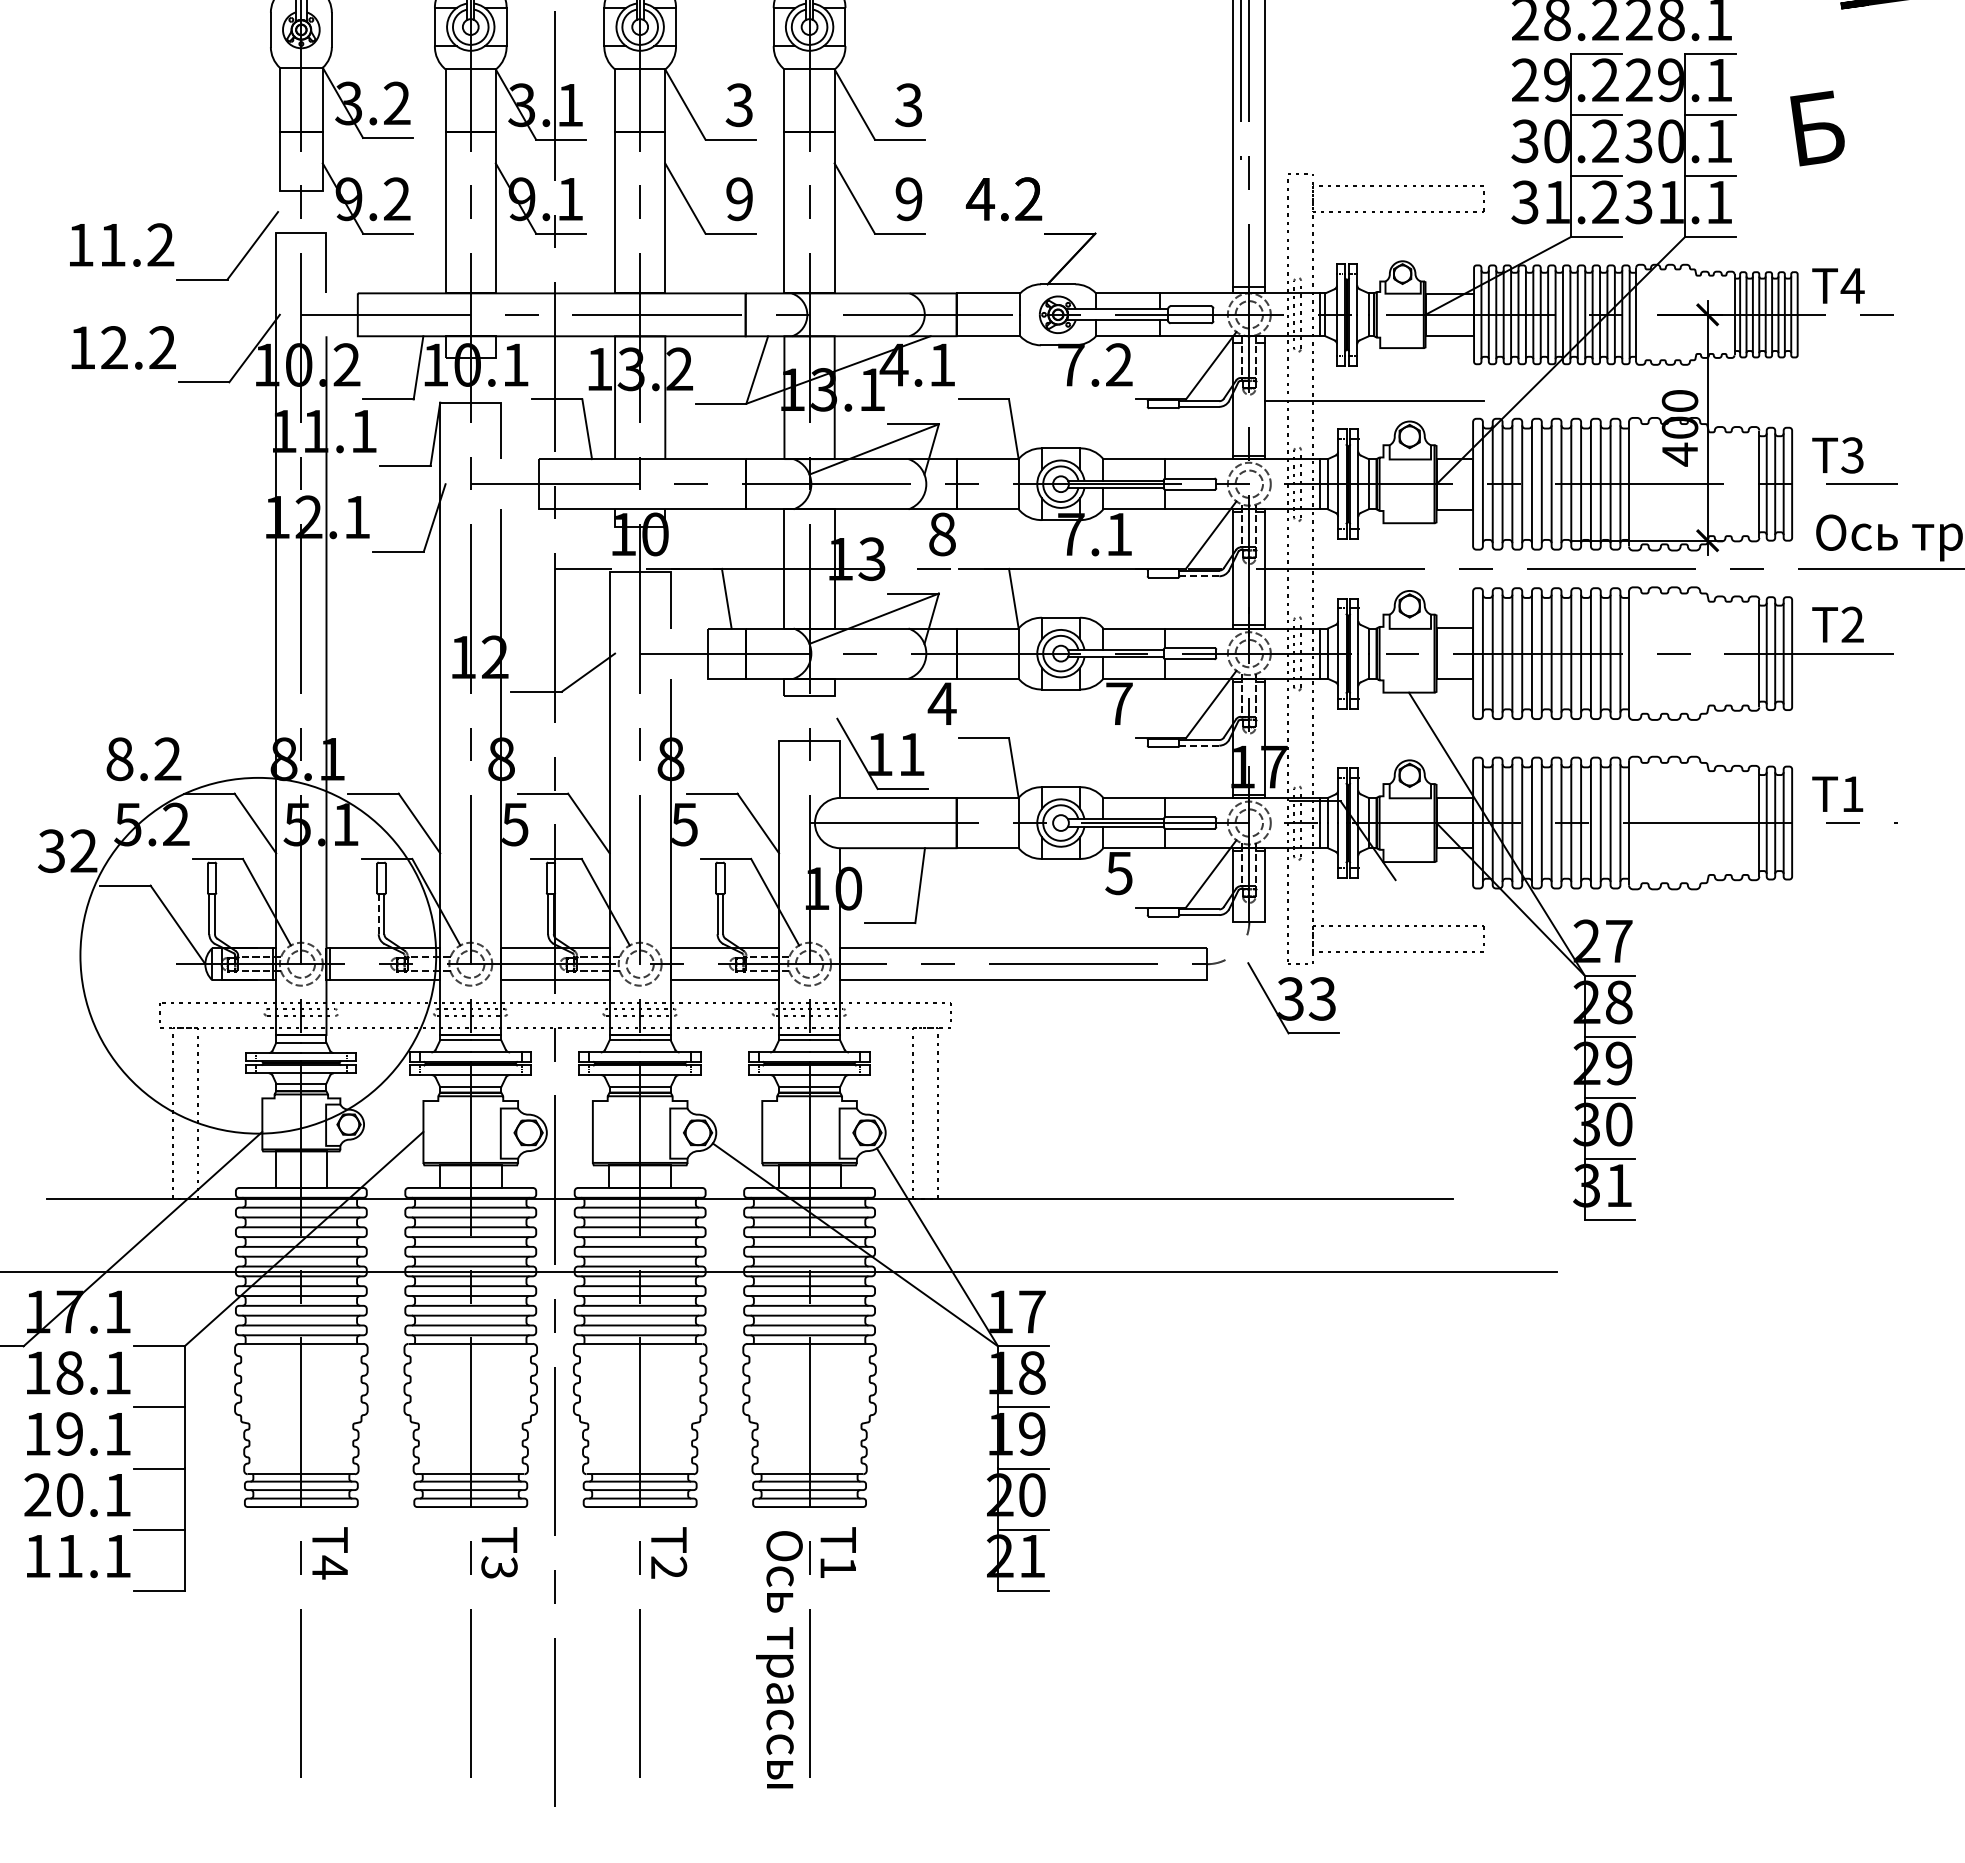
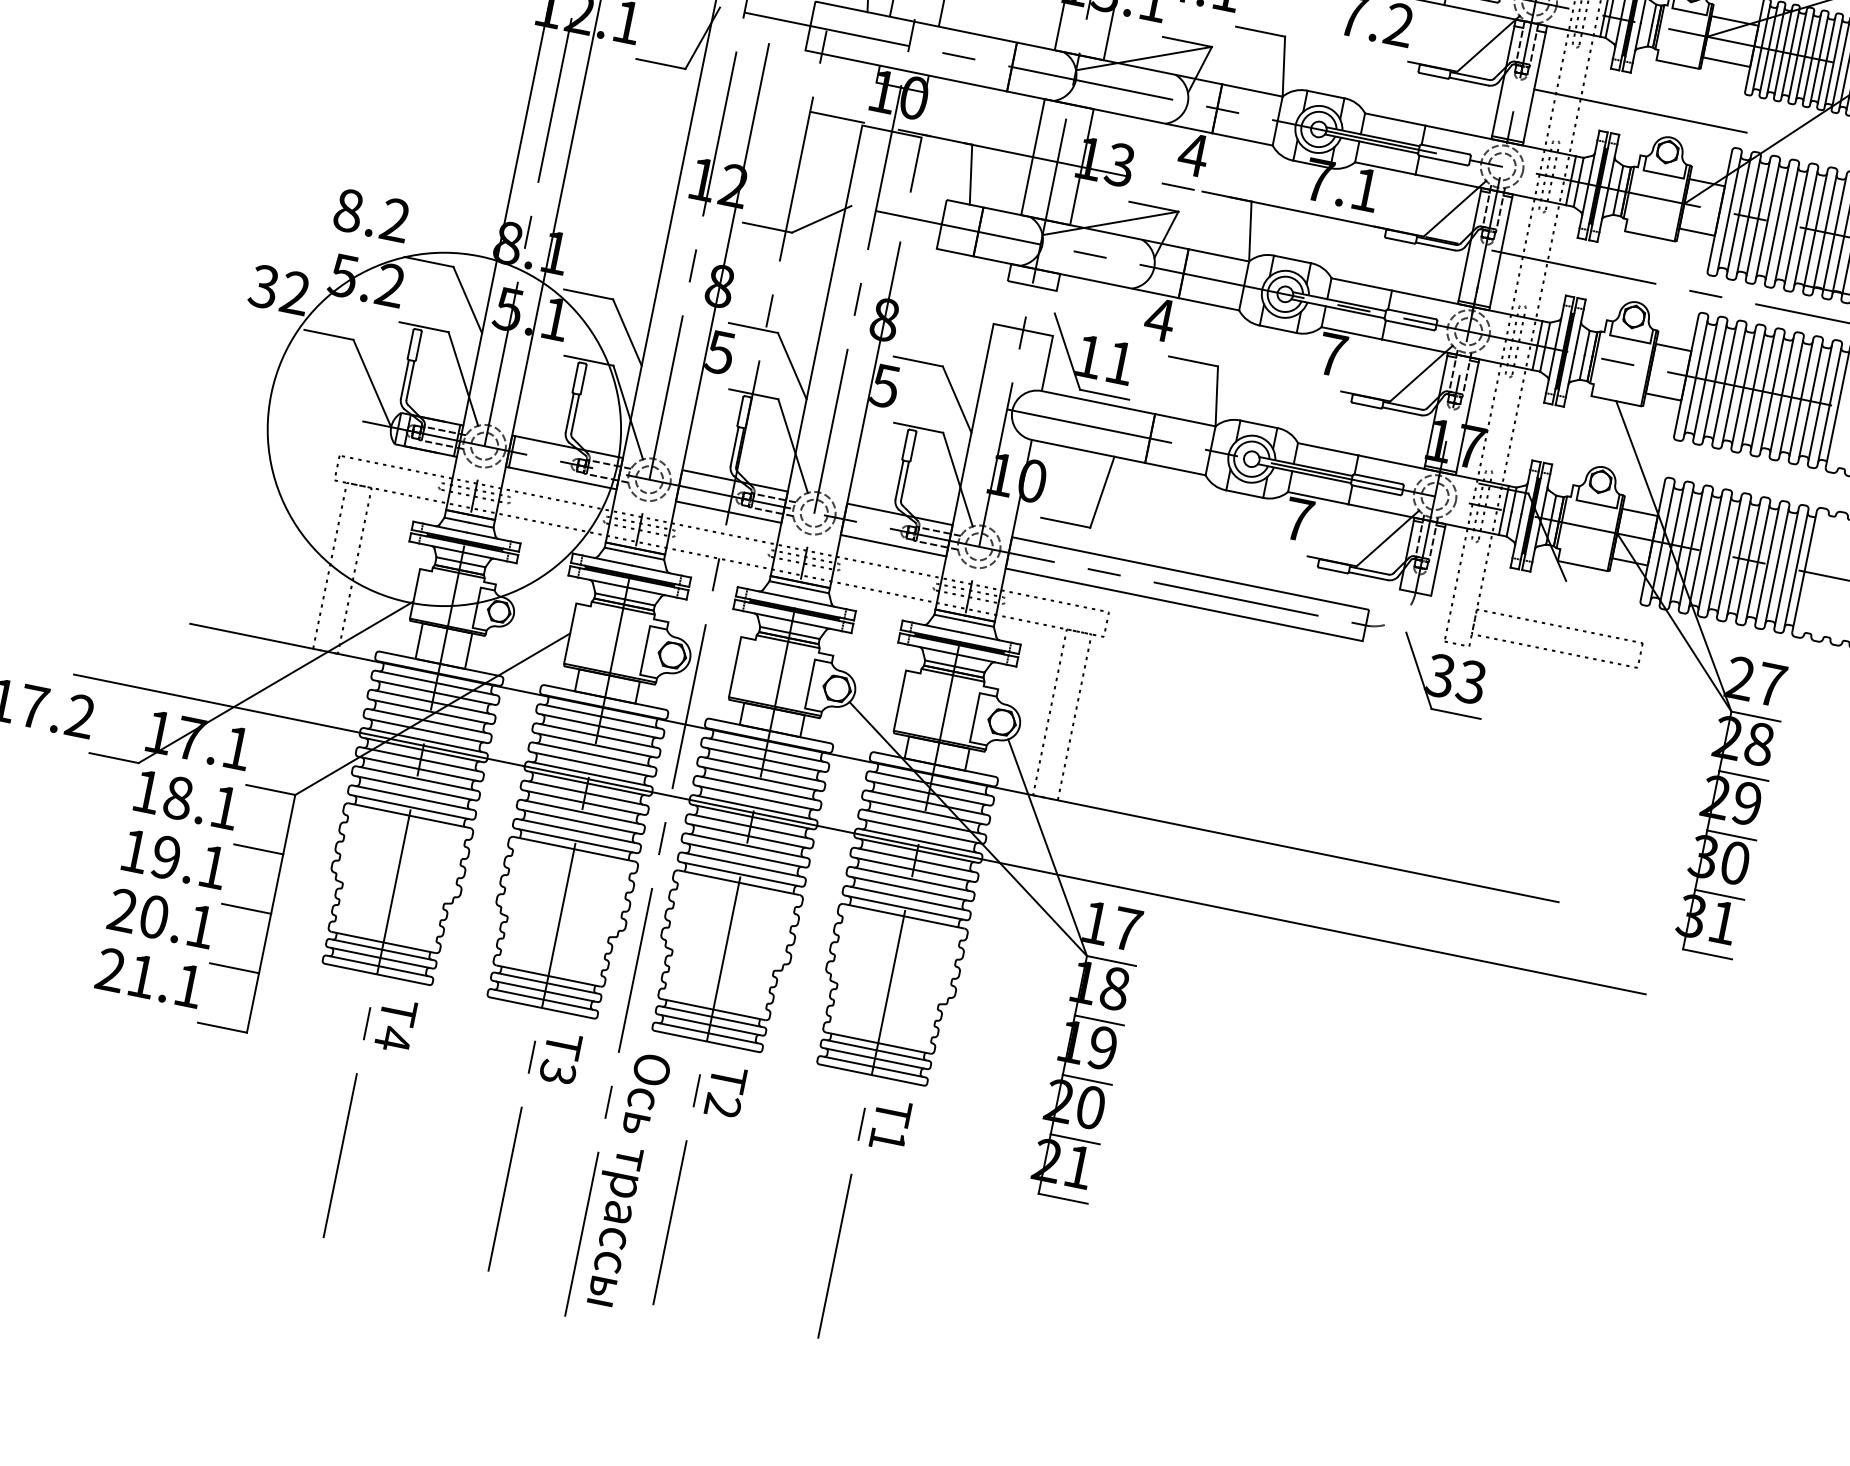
text: (941, 534) -> (1192, 154), 8 -> 4
line: (1199, 576) -> (1435, 246), dashed -> solid
line: (1199, 745) -> (1401, 411), dashed -> solid
text: (1118, 873) -> (1297, 519), 5 -> 7
line: (378, 914) -> (569, 413), dashed -> solid
text: (37, 1555) -> (110, 969), 11.1 -> 21.1
text: (779, 1659) -> (624, 1179), moved

